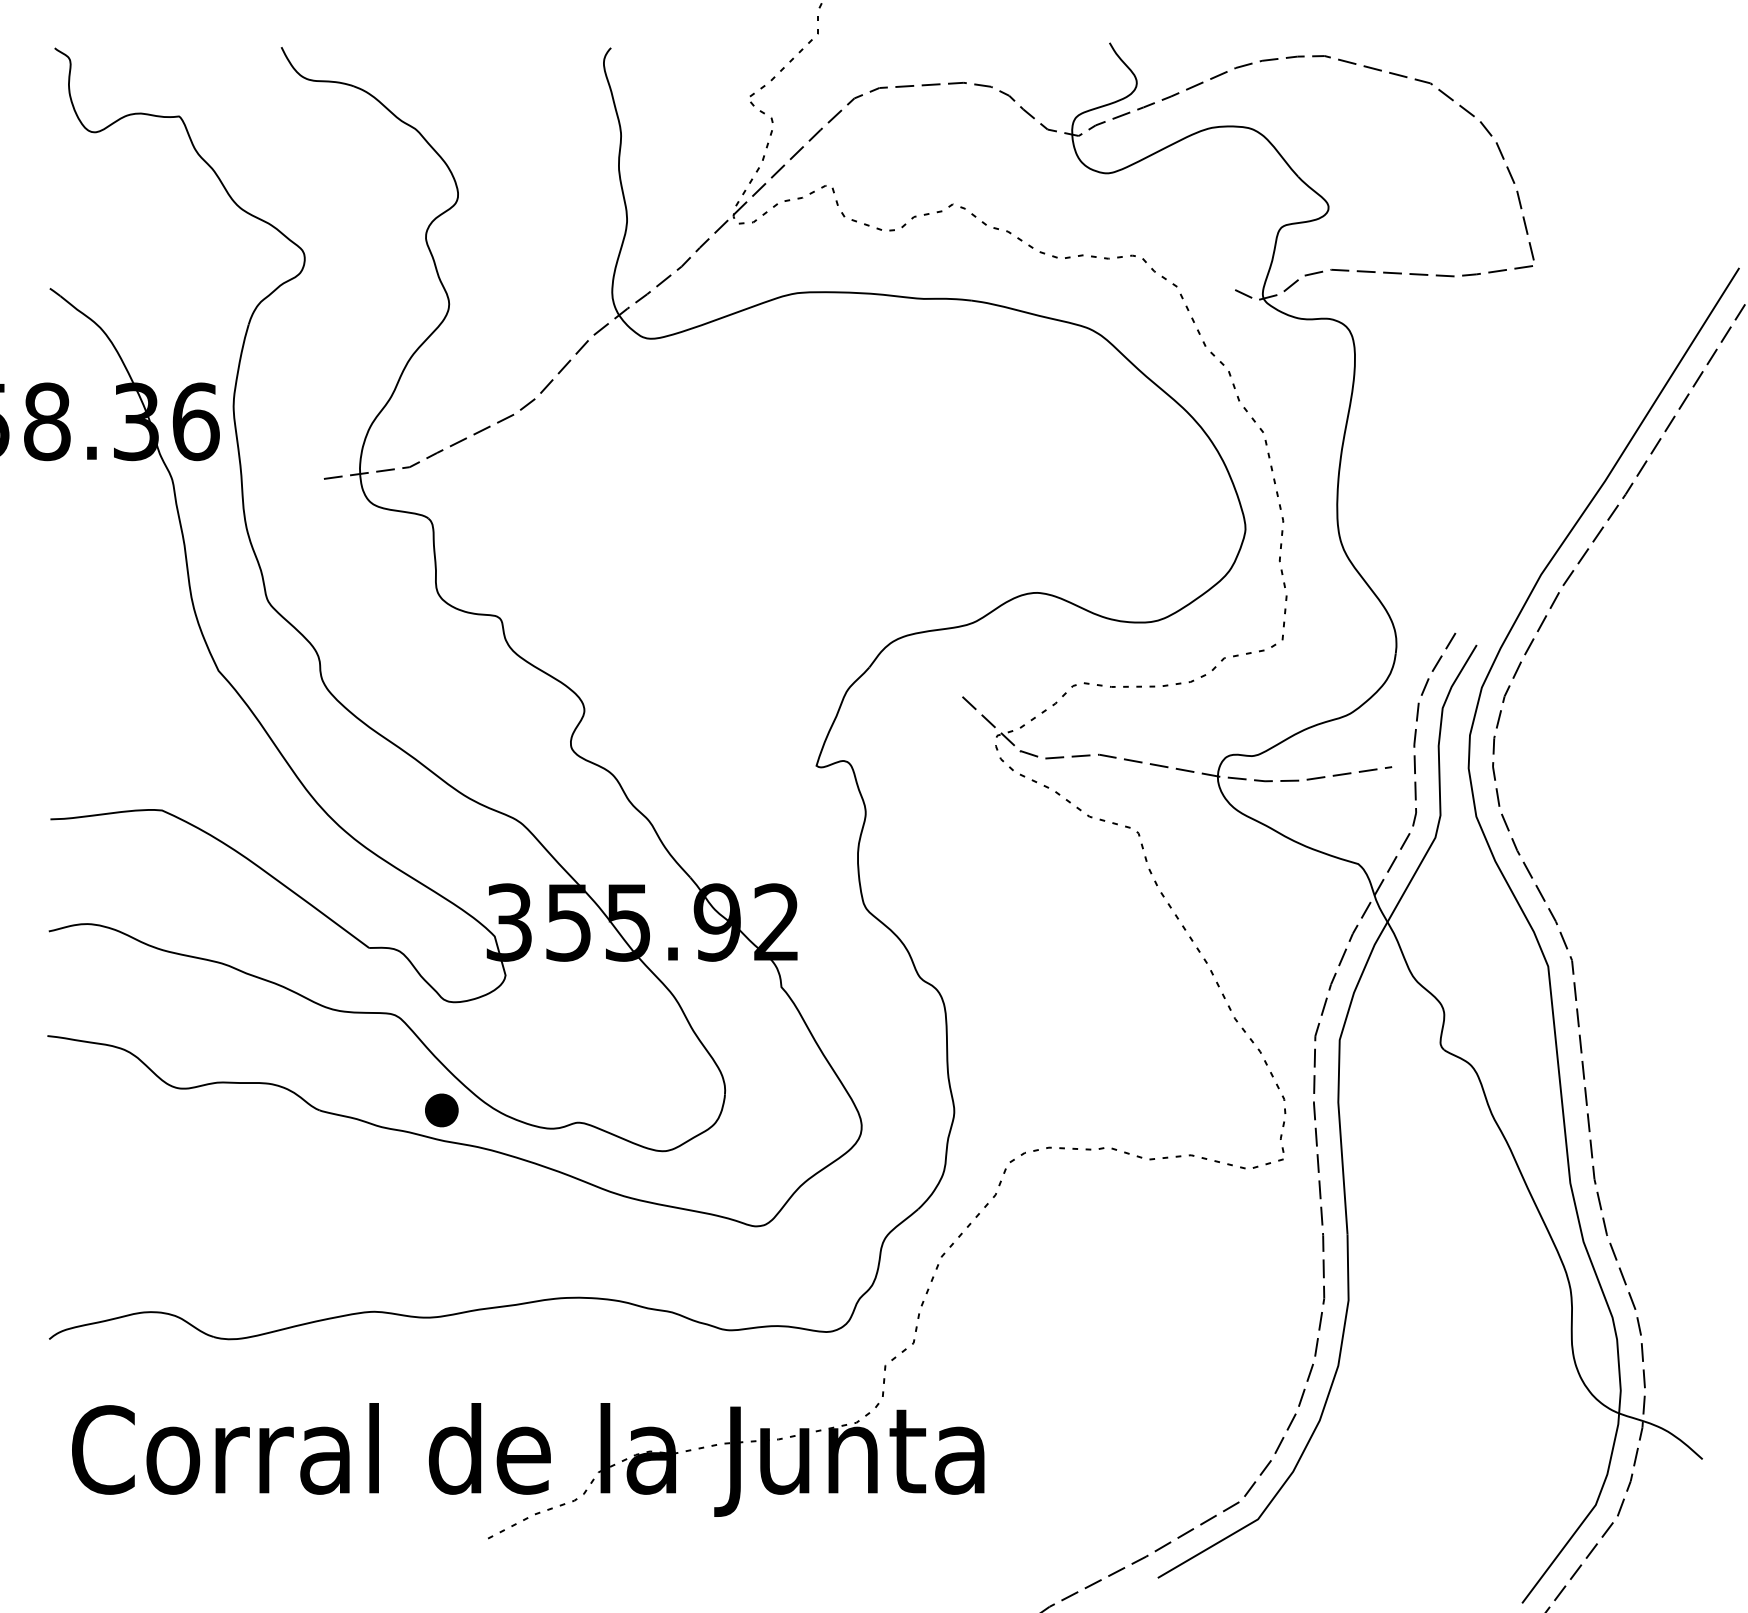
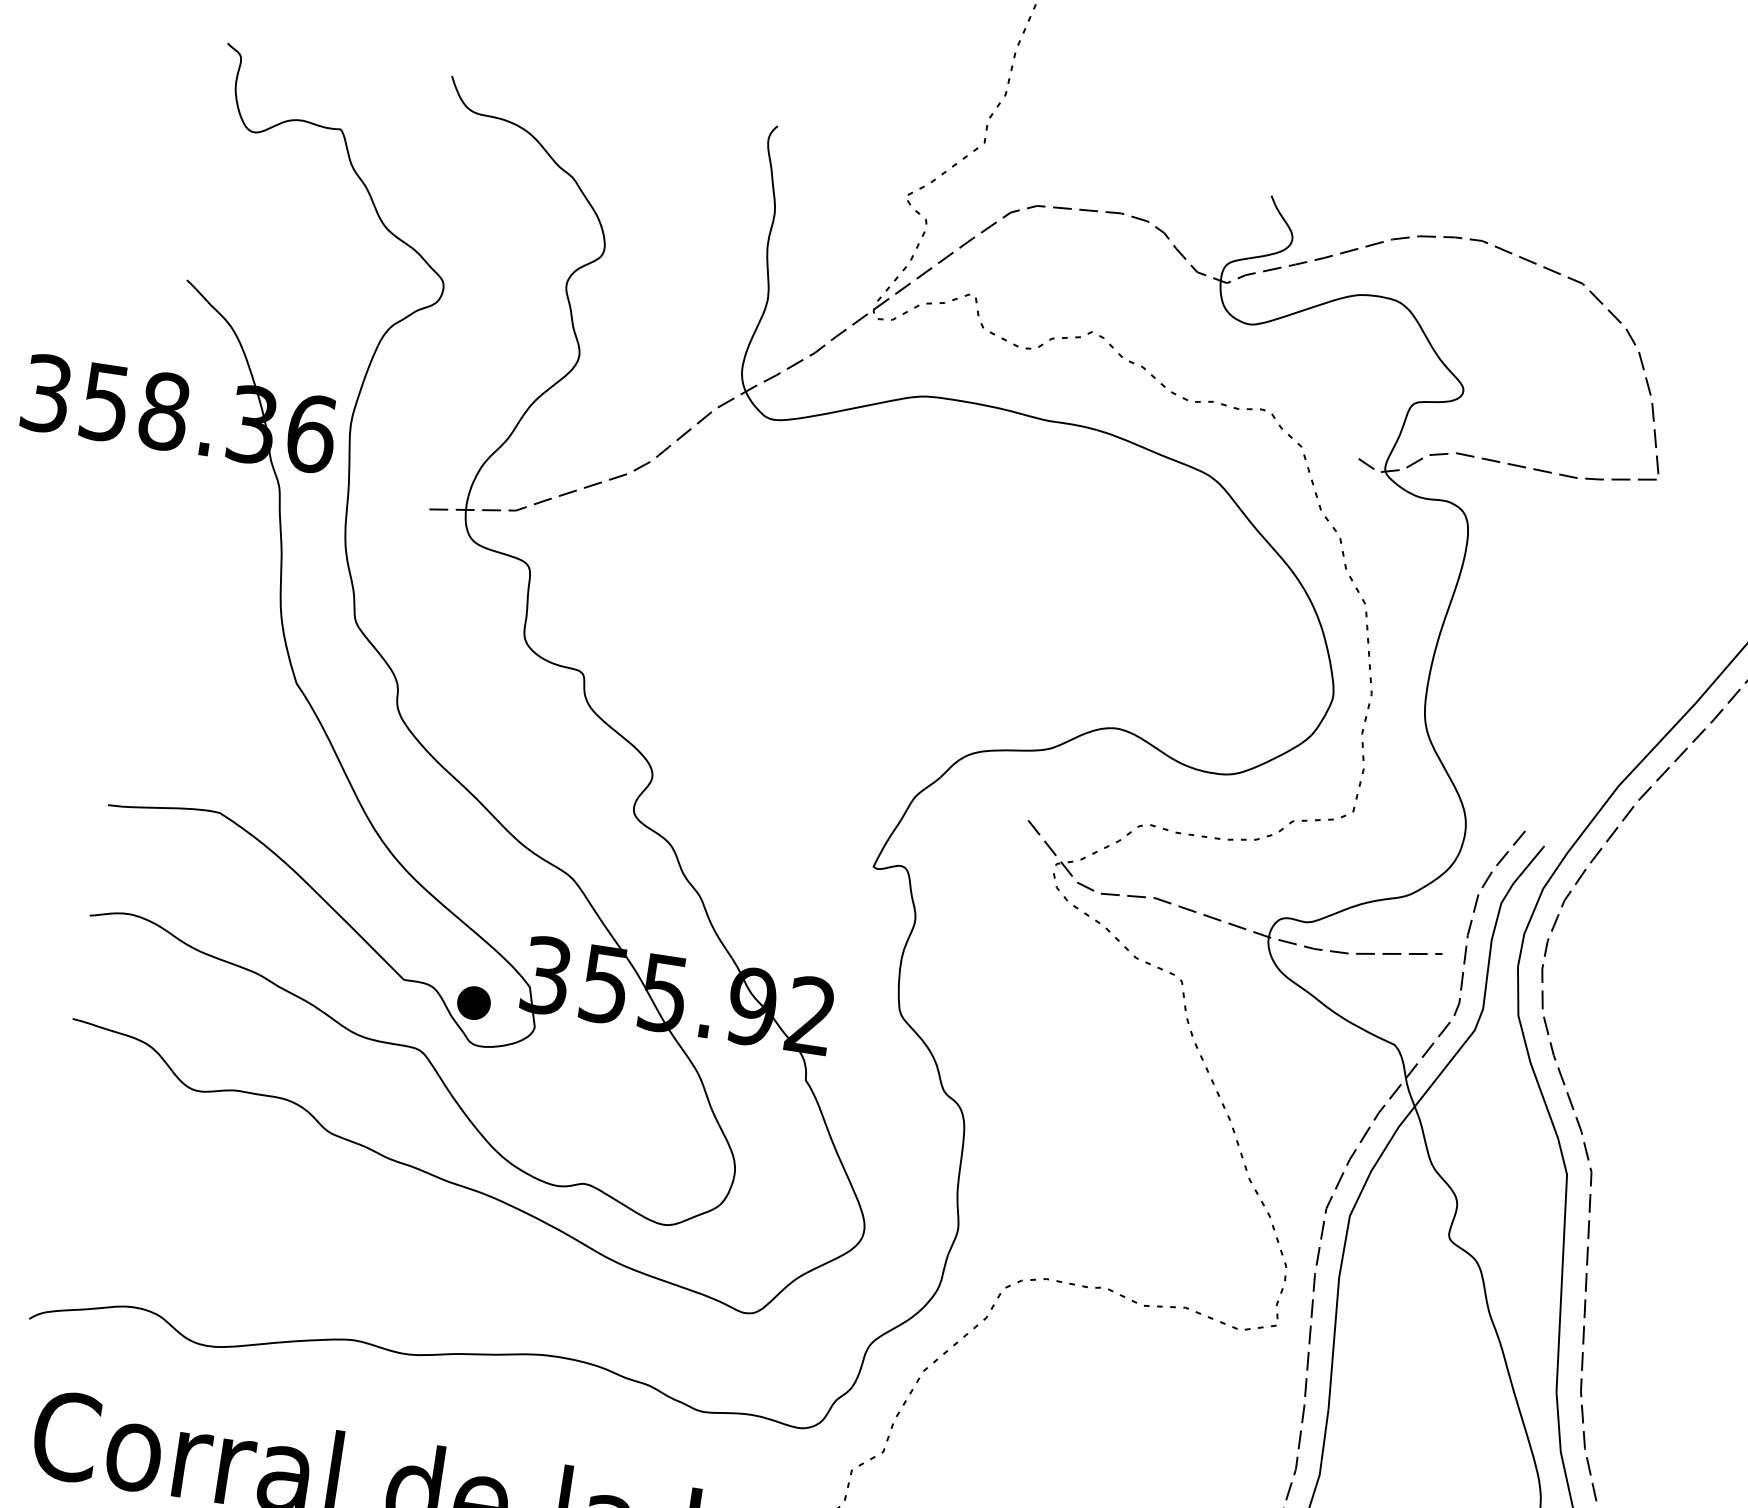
part: (441, 1110) -> (473, 1003), moved

